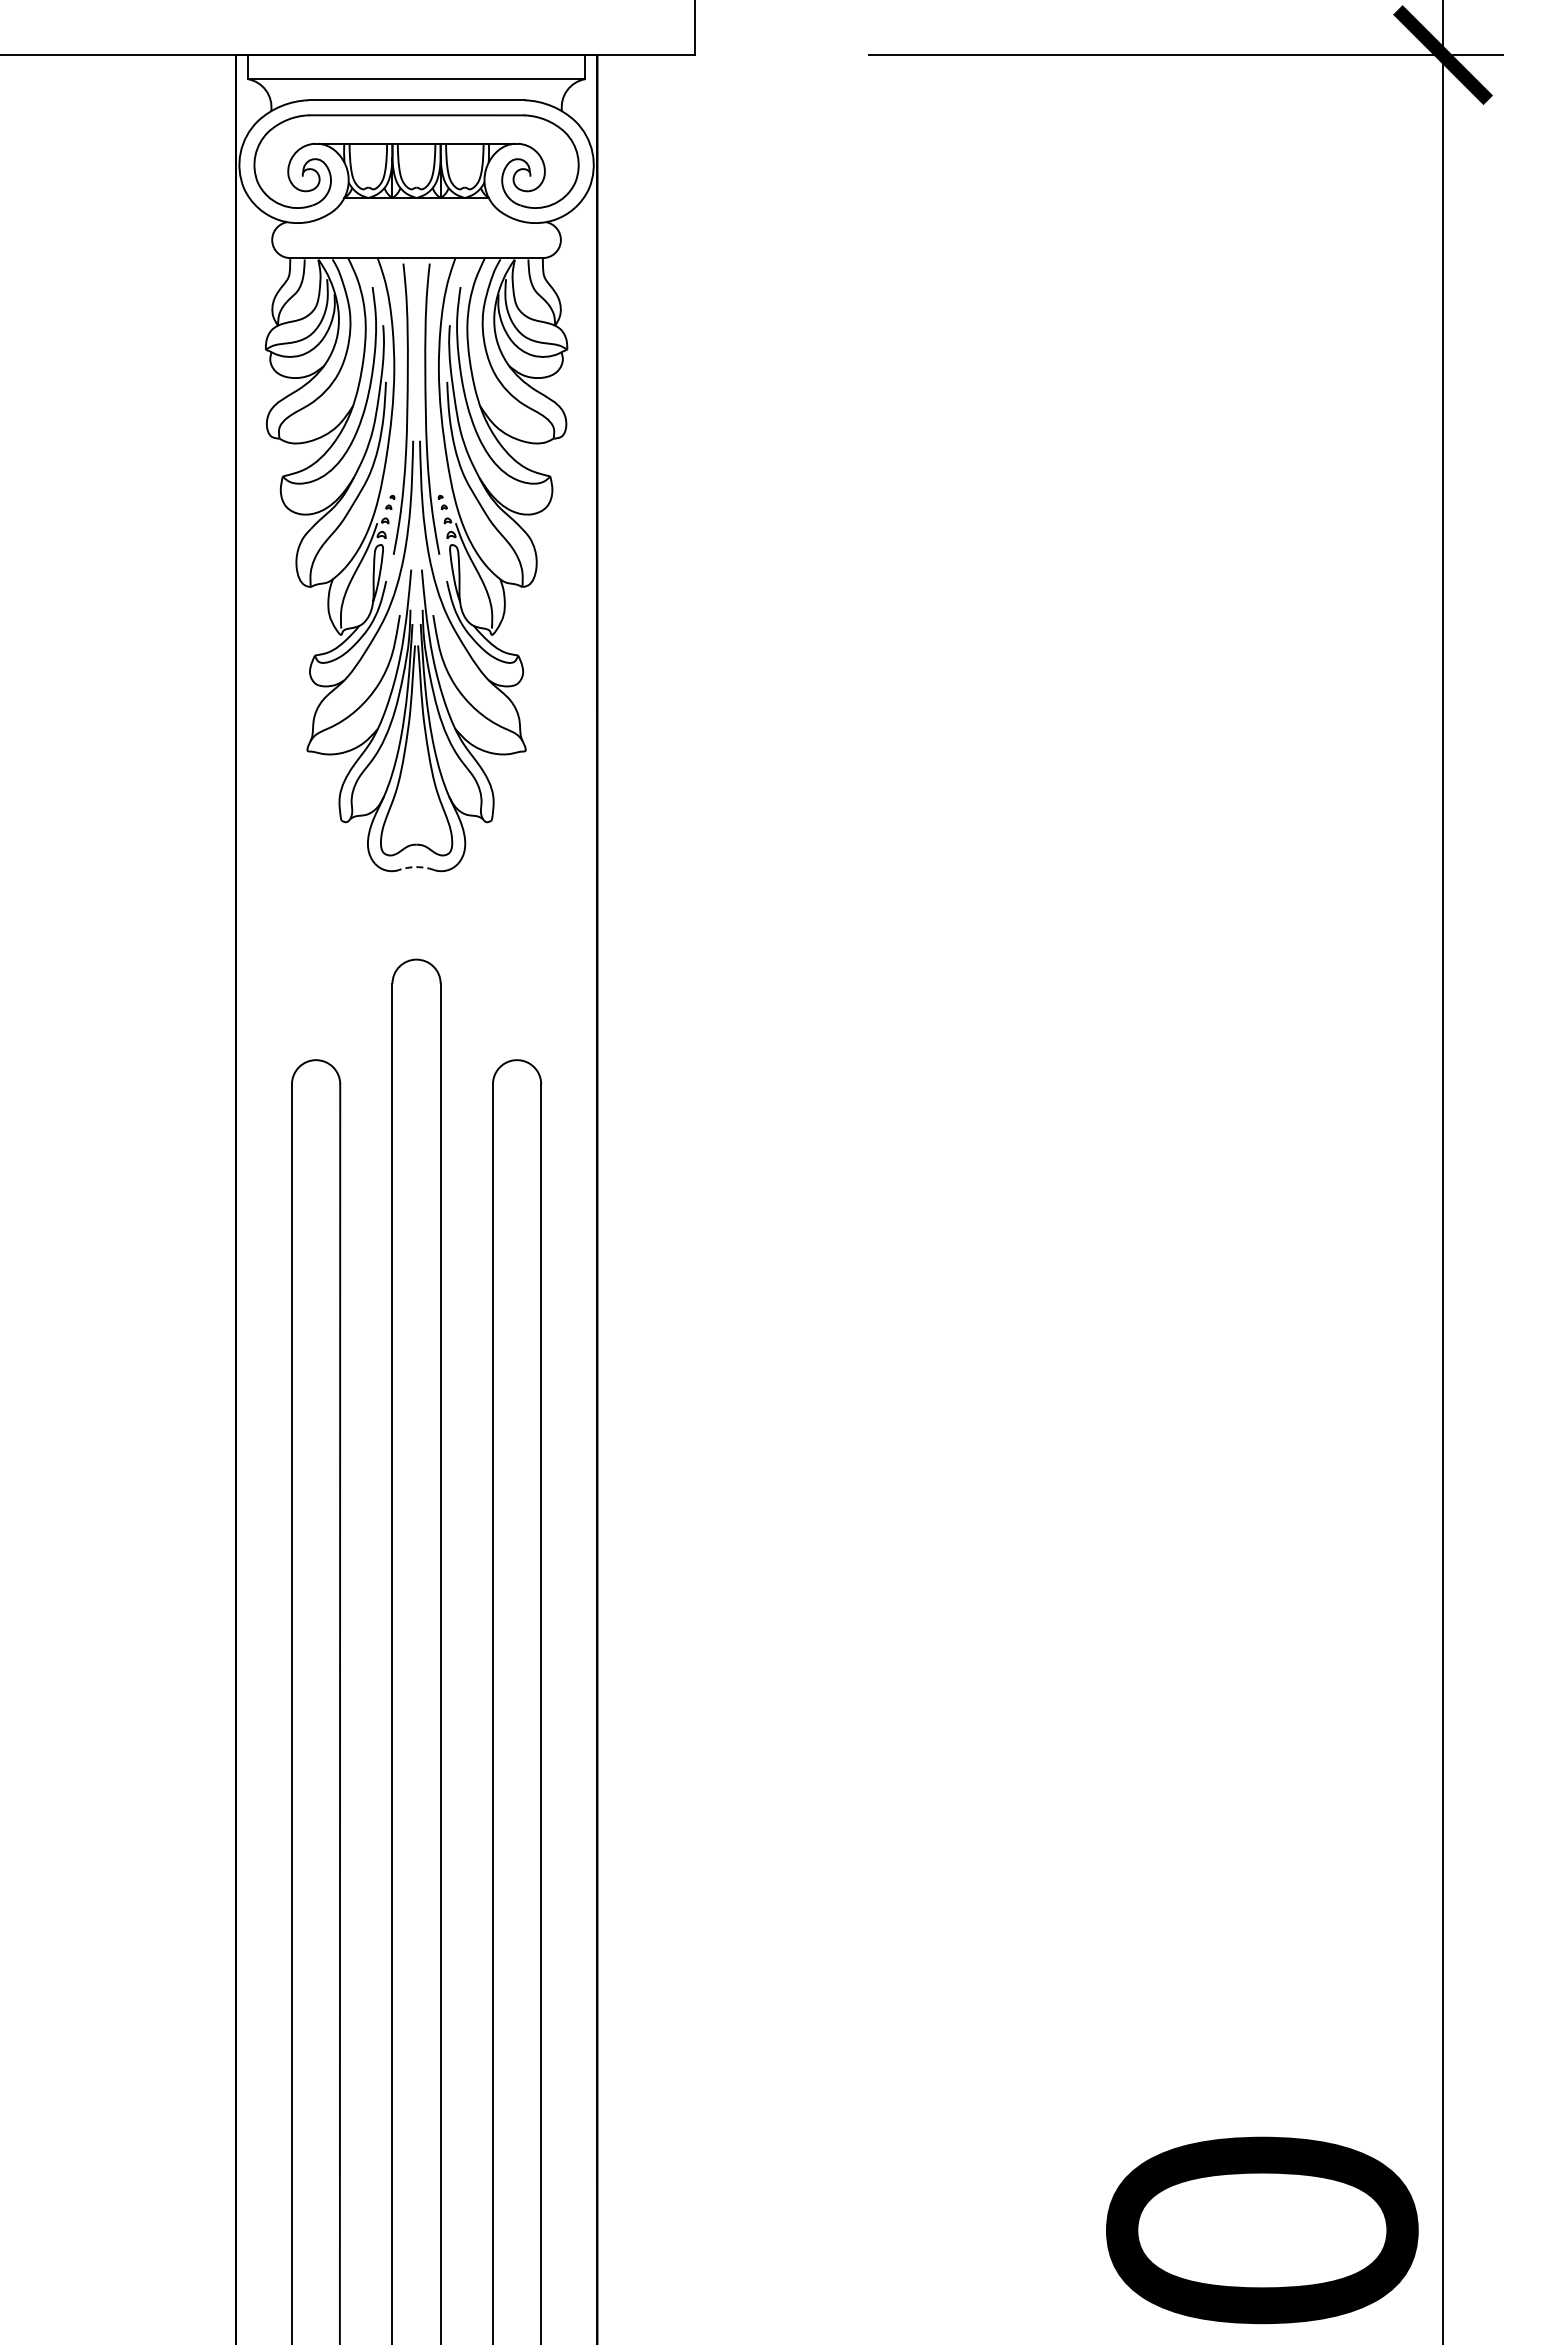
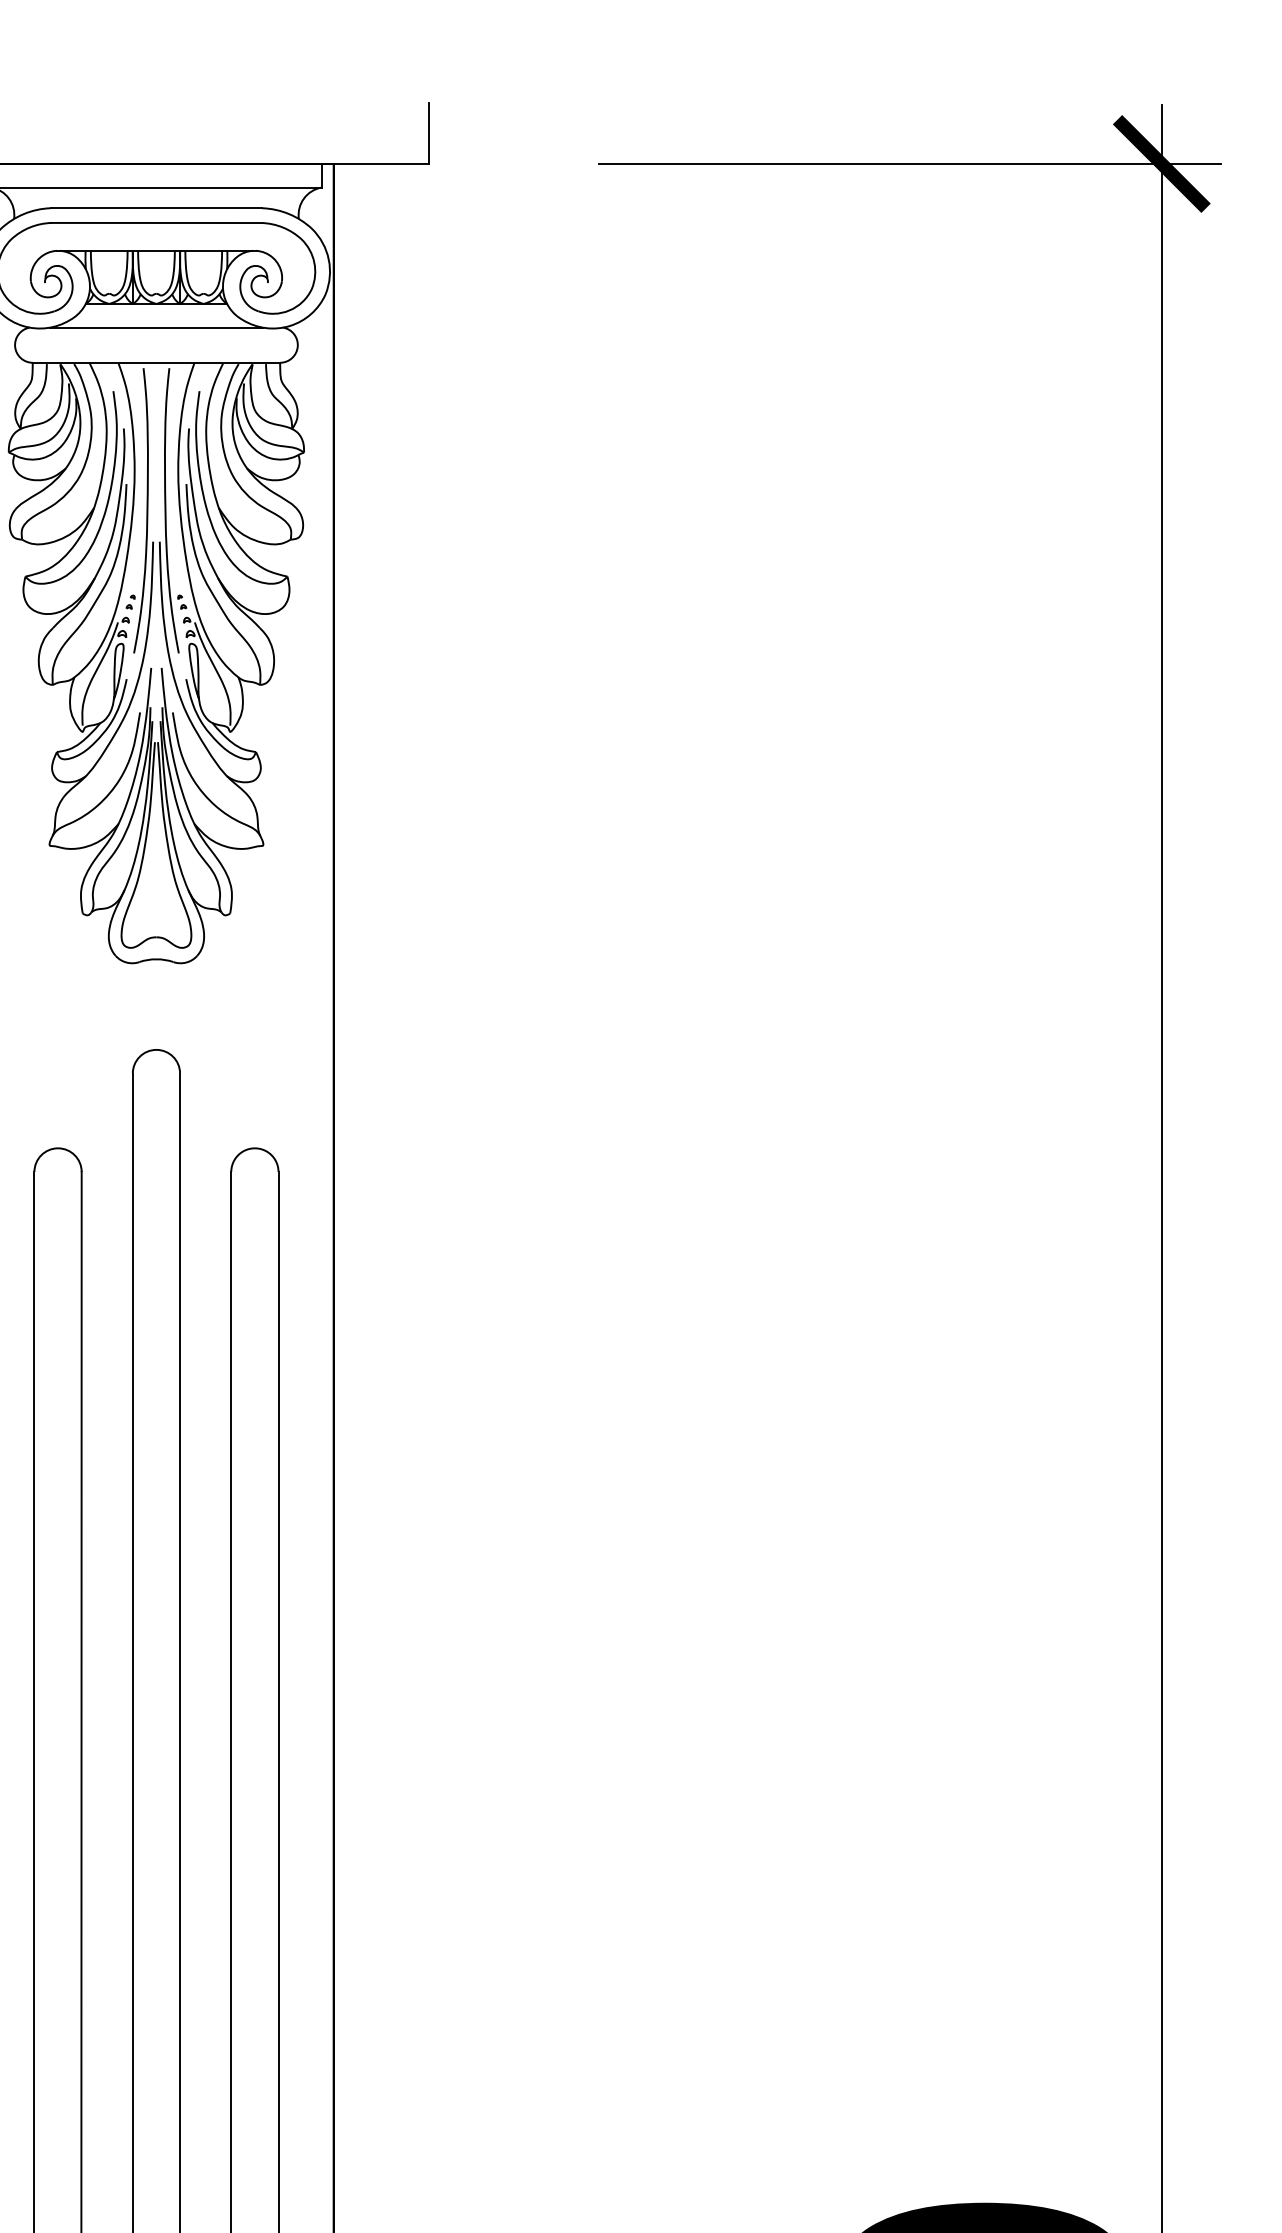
line: (416, 222) -> (156, 327), added
arc: (416, 867) -> (156, 959), dashed -> solid

